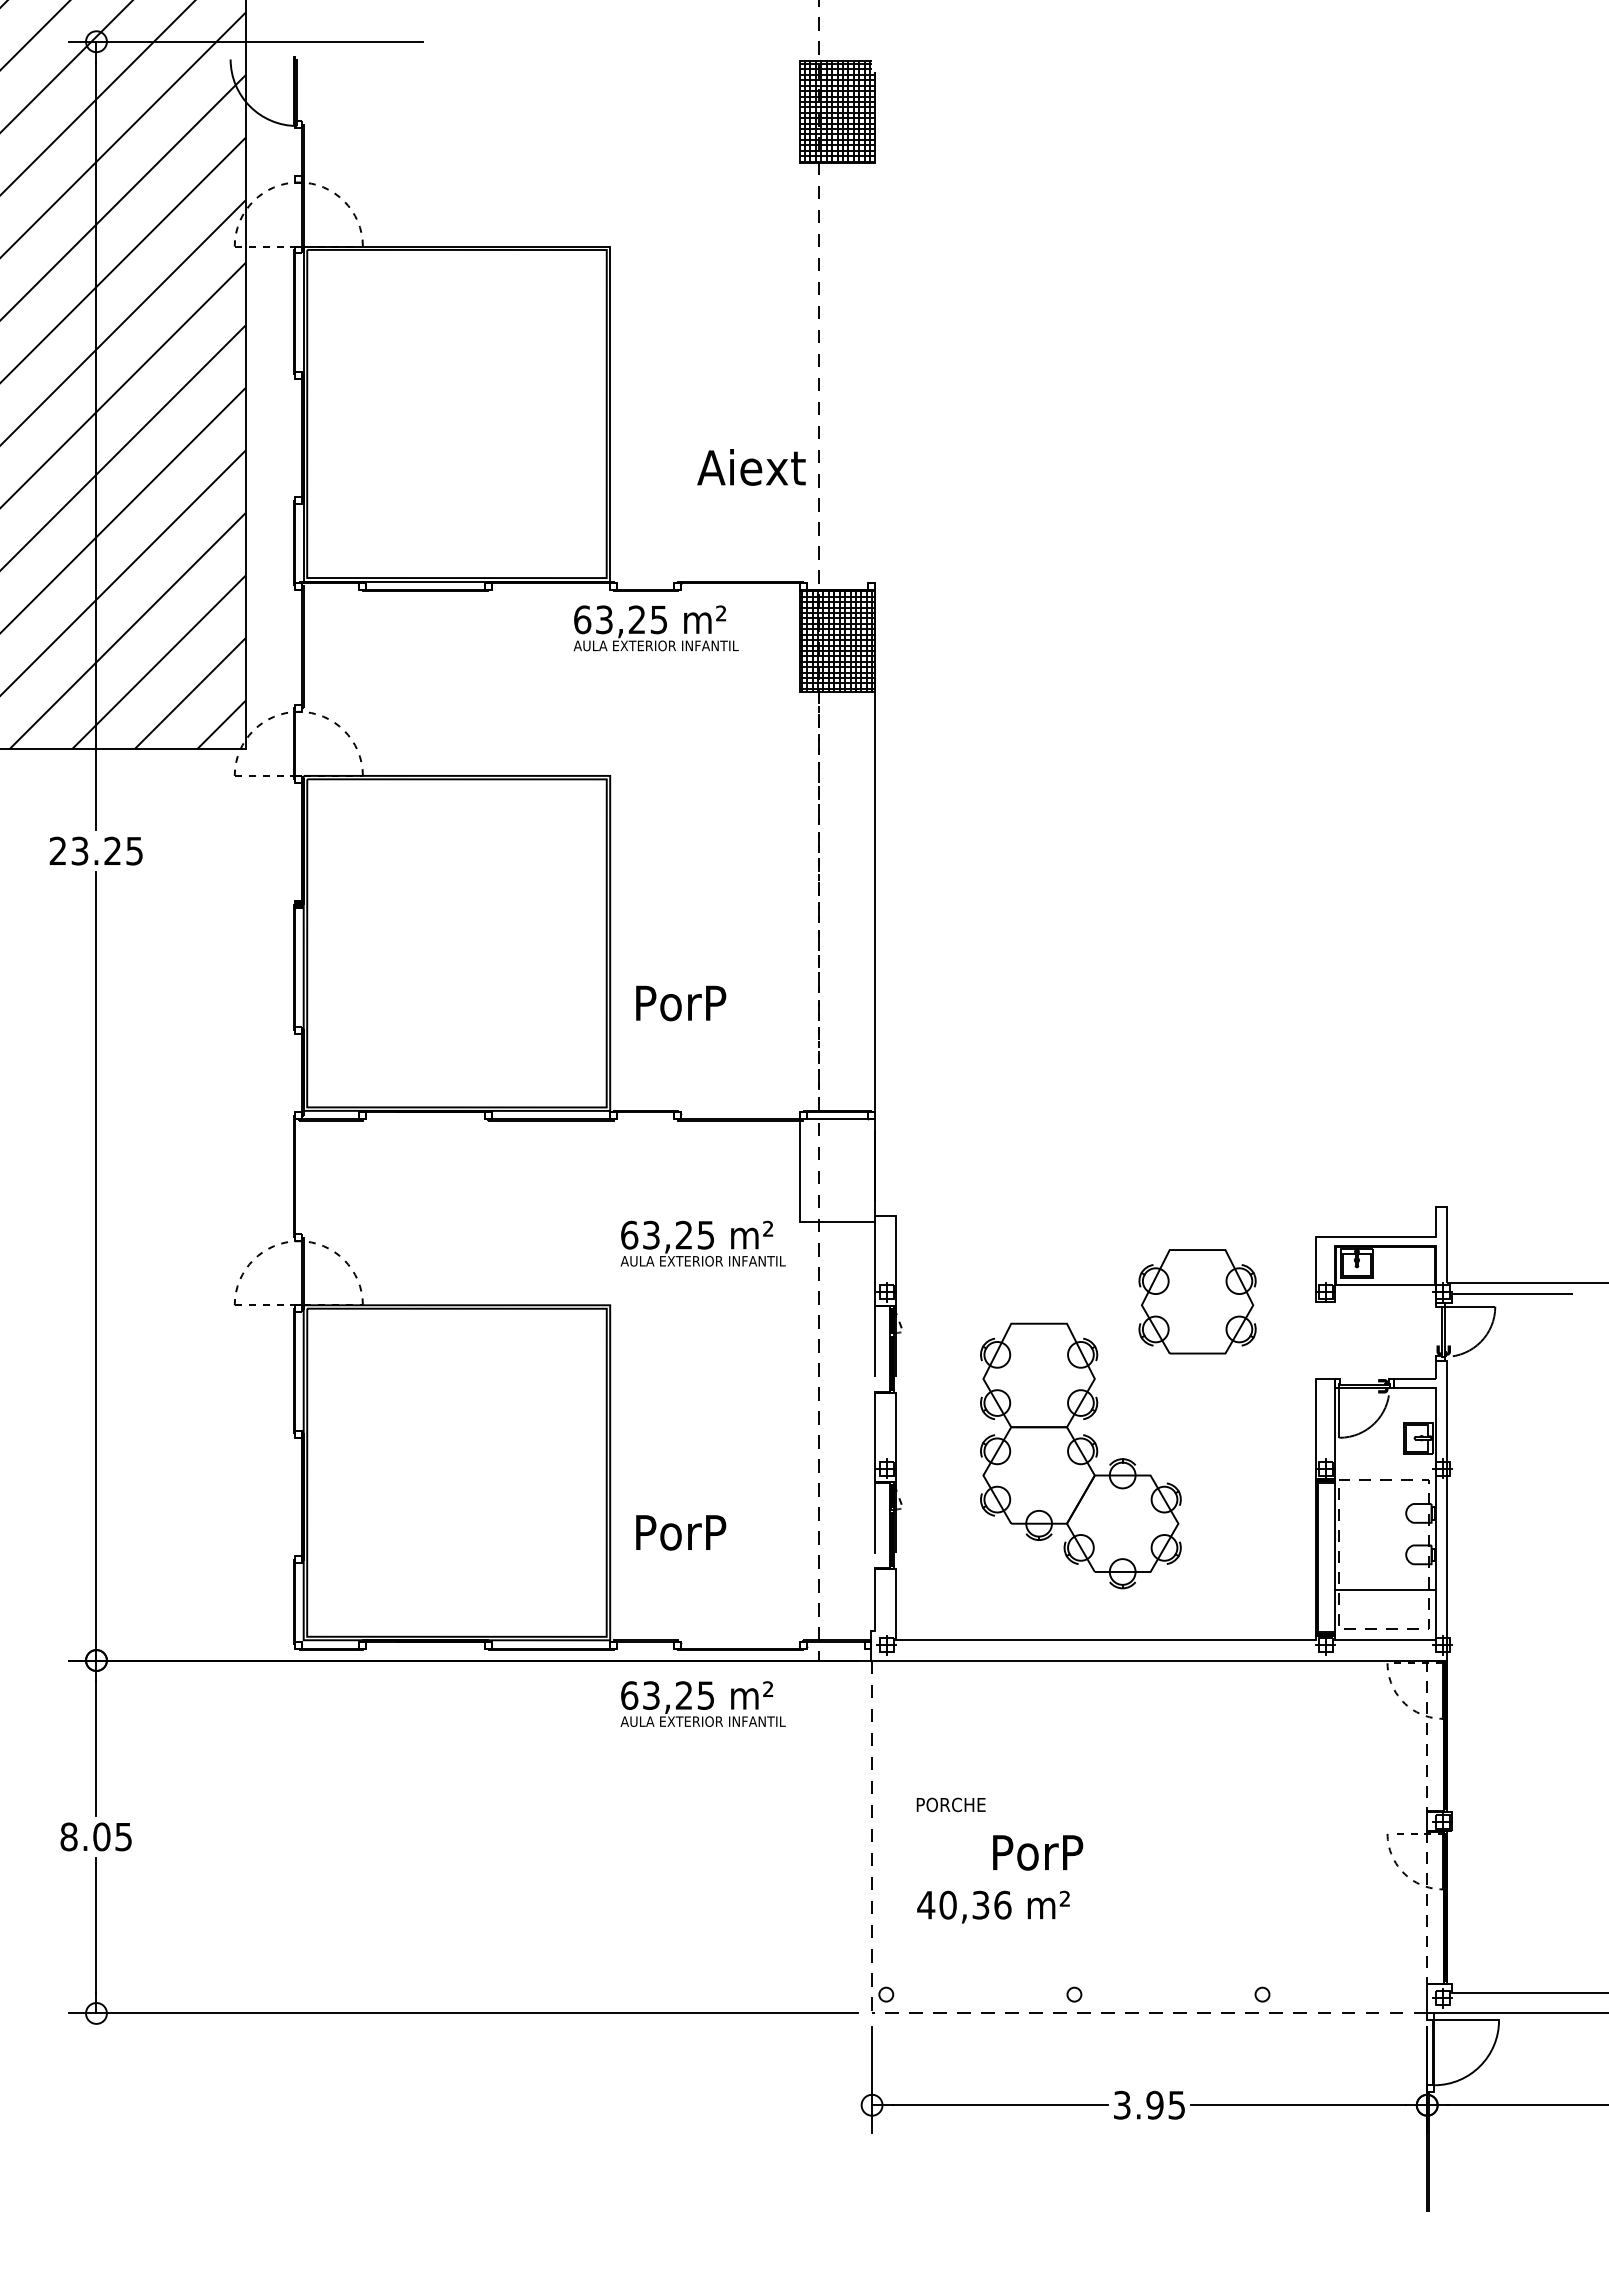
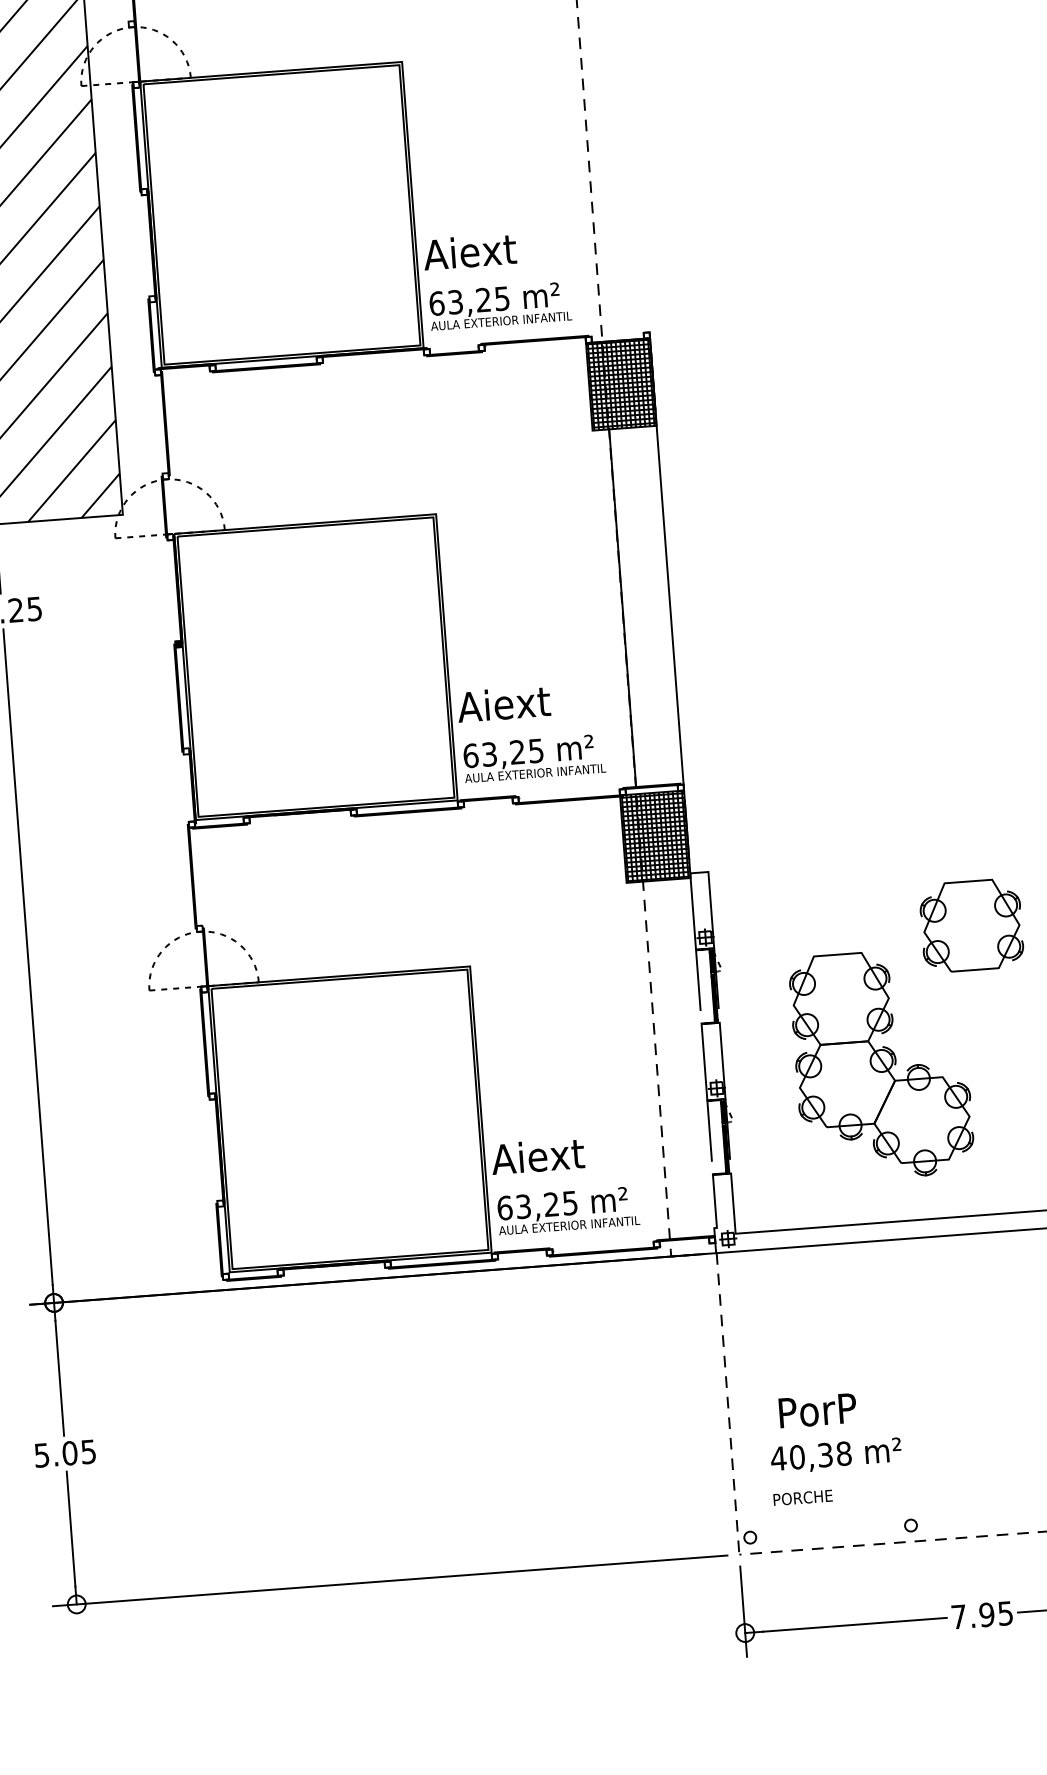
text: (751, 467) -> (469, 251), moved
text: (655, 628) -> (499, 306), moved
line: (819, 902) -> (623, 608), dashed -> solid
text: (672, 1002) -> (503, 703), PorP -> Aiext
hatch: (836, 1170) -> (654, 836), added
text: (702, 1243) -> (533, 758), moved
text: (672, 1531) -> (537, 1155), PorP -> Aiext
text: (702, 1703) -> (567, 1210), moved
text: (950, 1804) -> (802, 1497), moved
text: (68, 1836) -> (41, 1455), 8.05 -> 5.05
text: (1038, 1852) -> (818, 1410), moved
text: (1002, 1904) -> (843, 1453), 40,36 -> 40,38
text: (1122, 2104) -> (959, 1616), 3.95 -> 7.95

